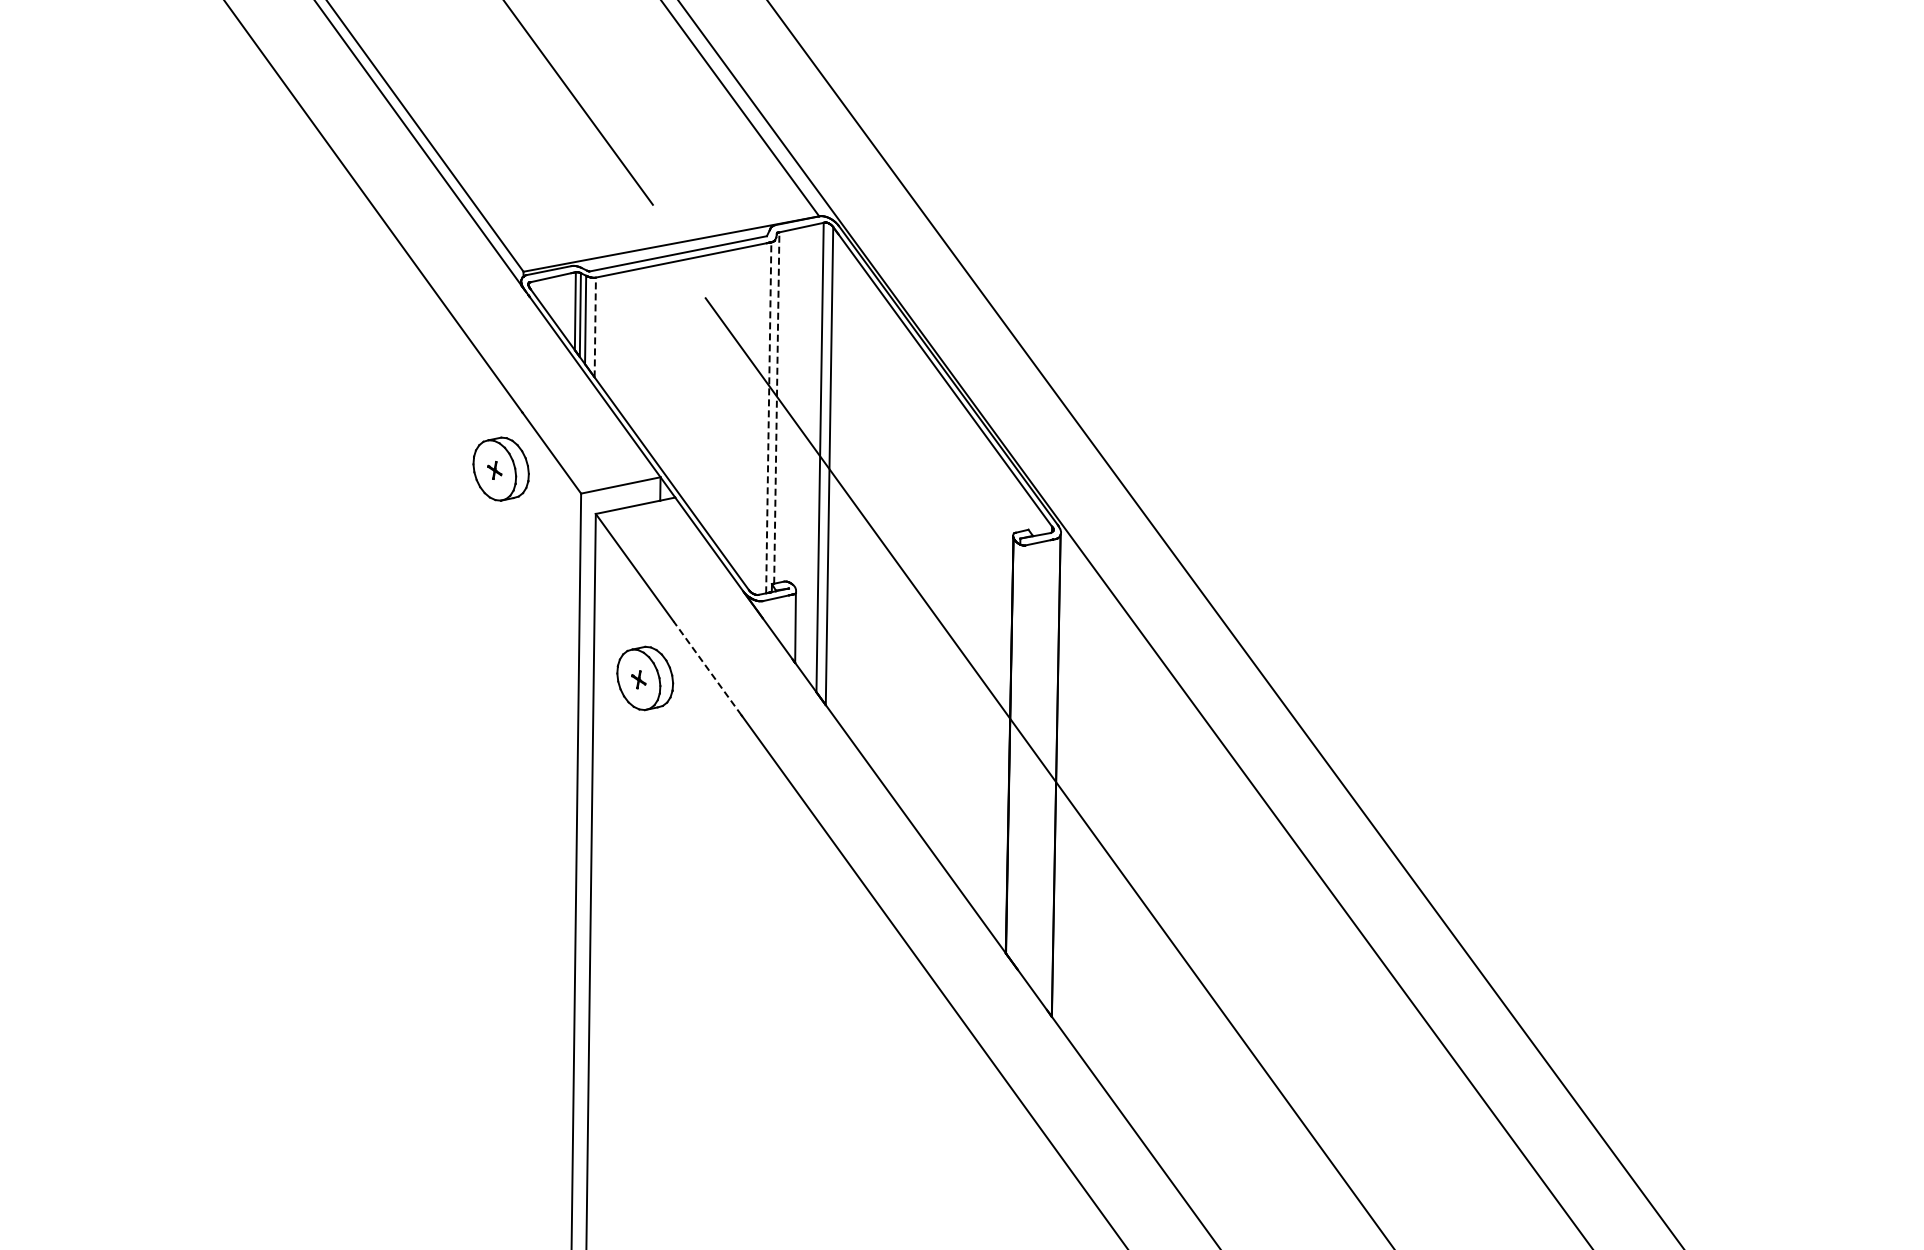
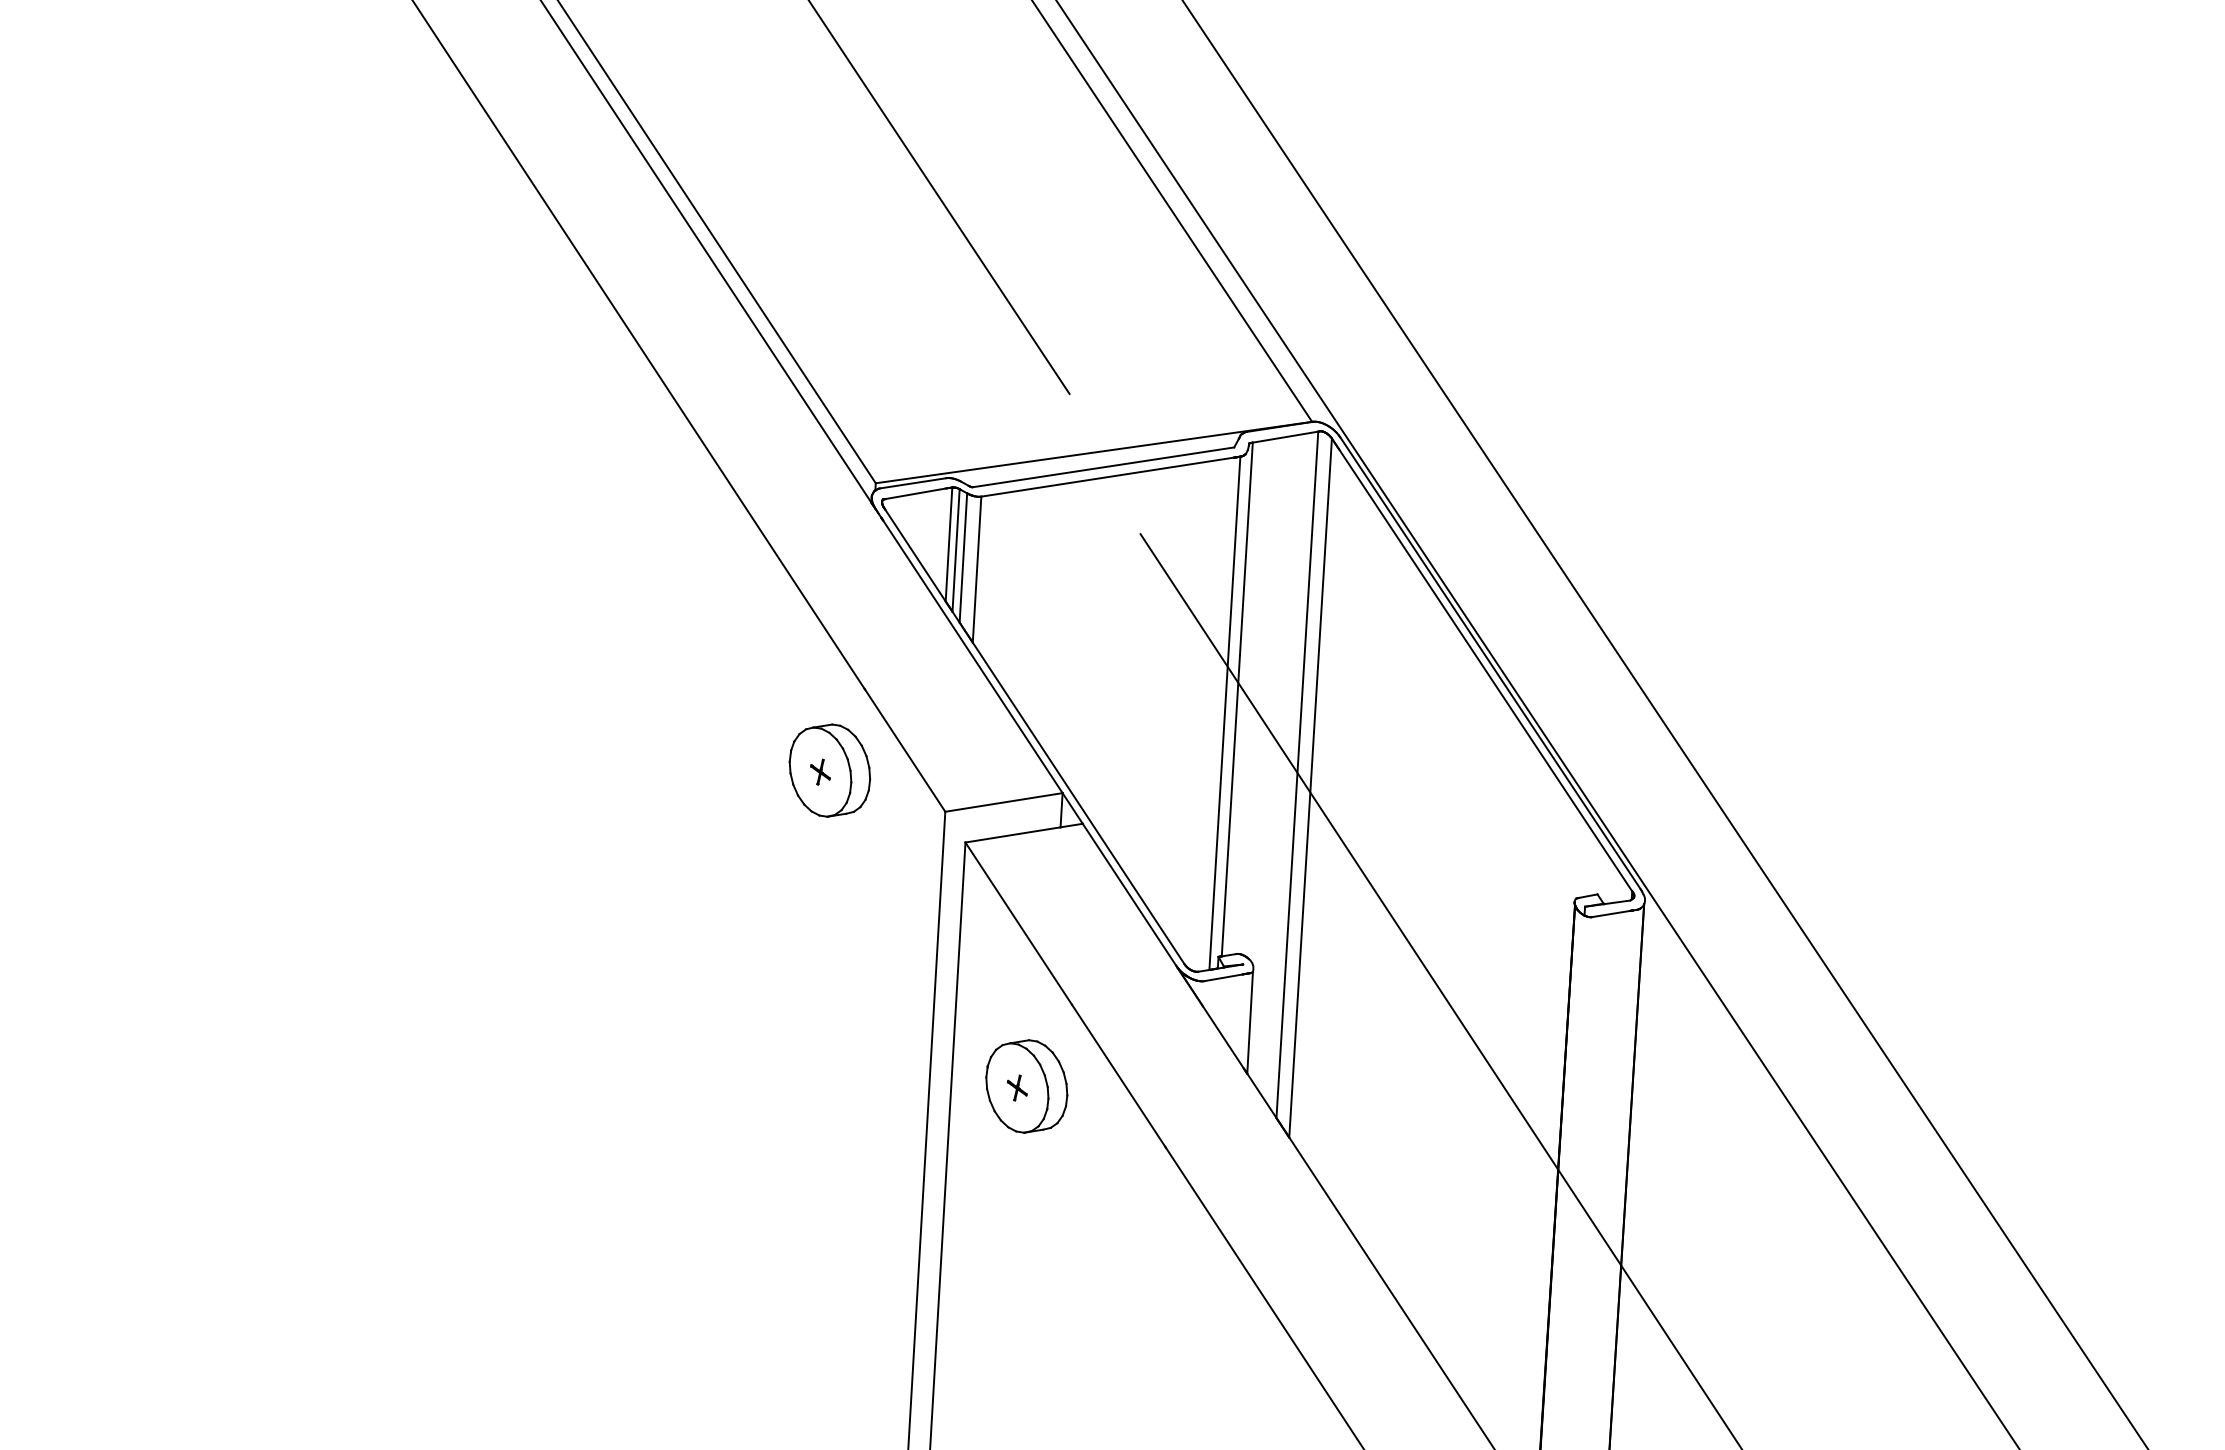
line: (595, 327) -> (977, 569), dashed -> solid
line: (776, 408) -> (1236, 700), dashed -> solid
line: (768, 417) -> (1224, 712), dashed -> solid
line: (707, 668) -> (1118, 1076), dashed -> solid

